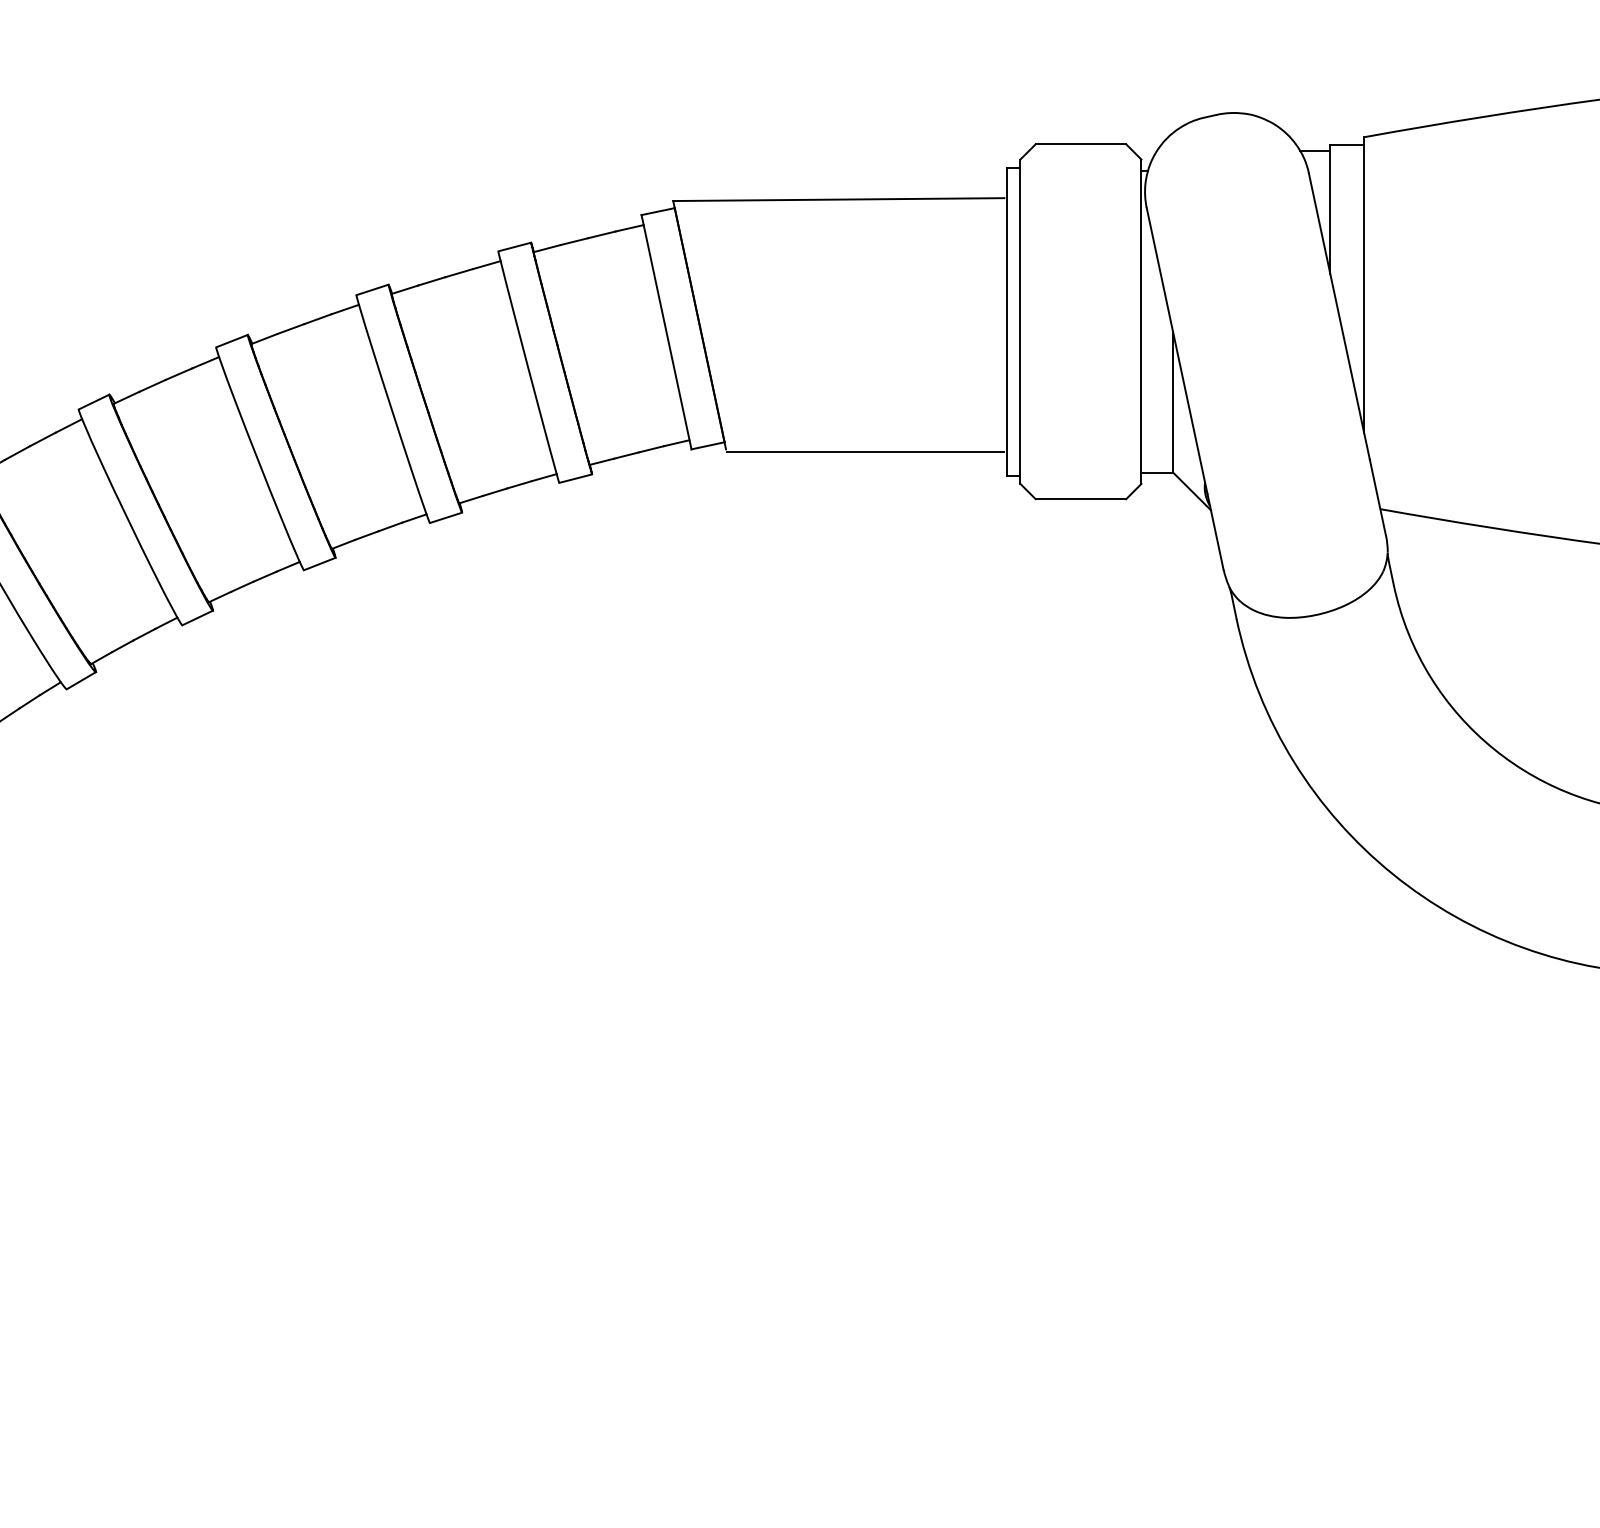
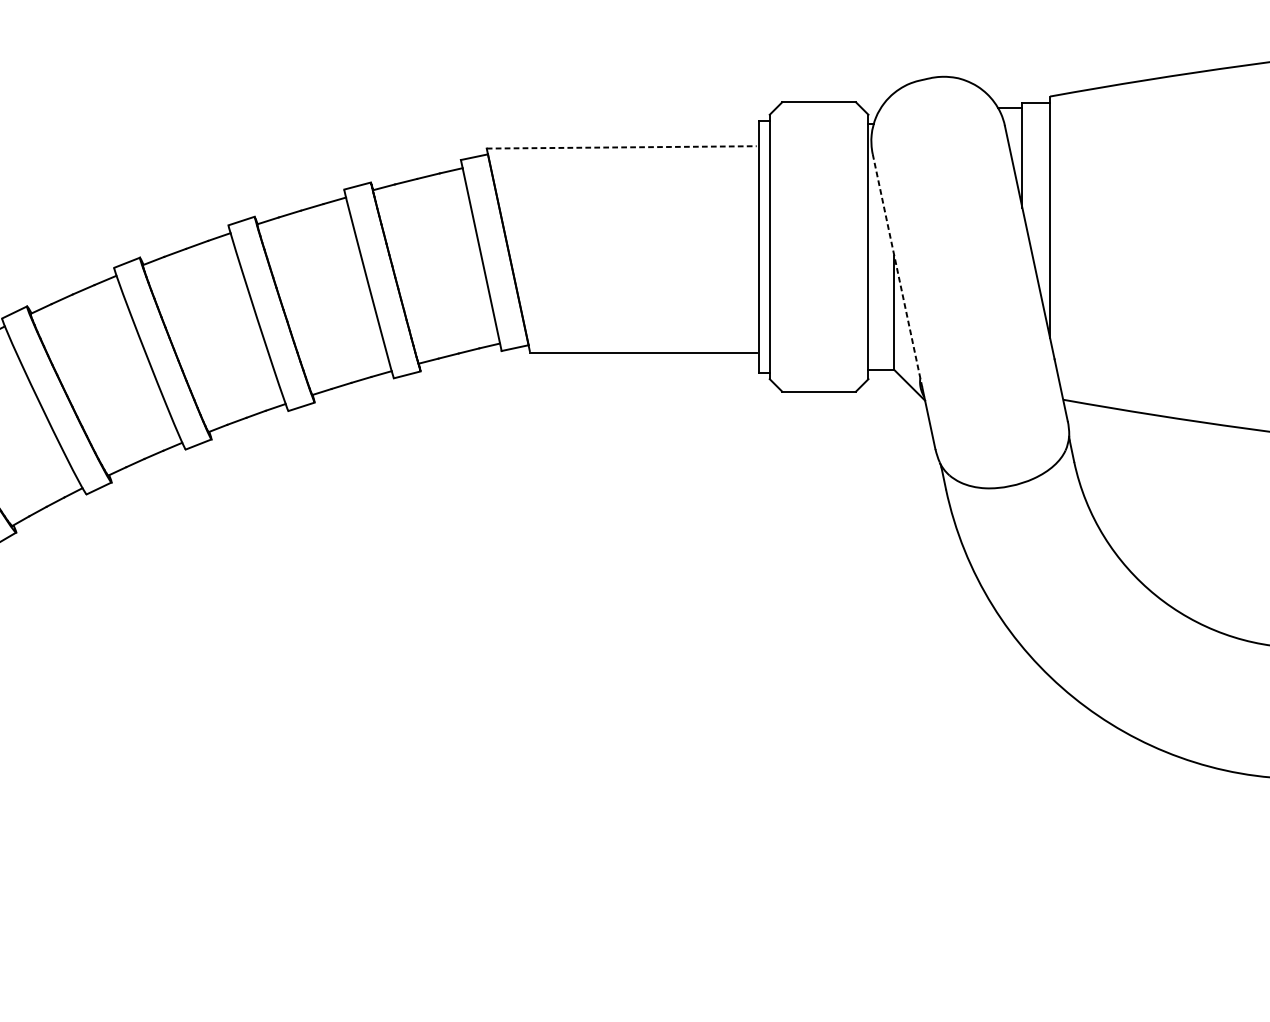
line: (838, 199) -> (621, 147), solid -> dashed
line: (1177, 351) -> (897, 271), solid -> dashed

